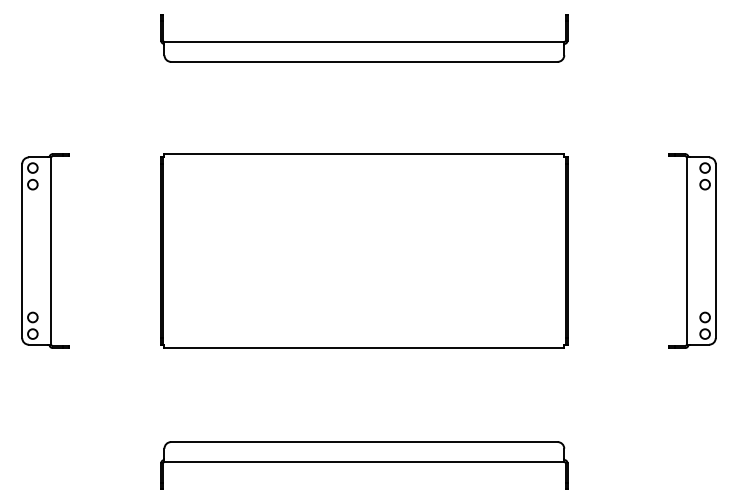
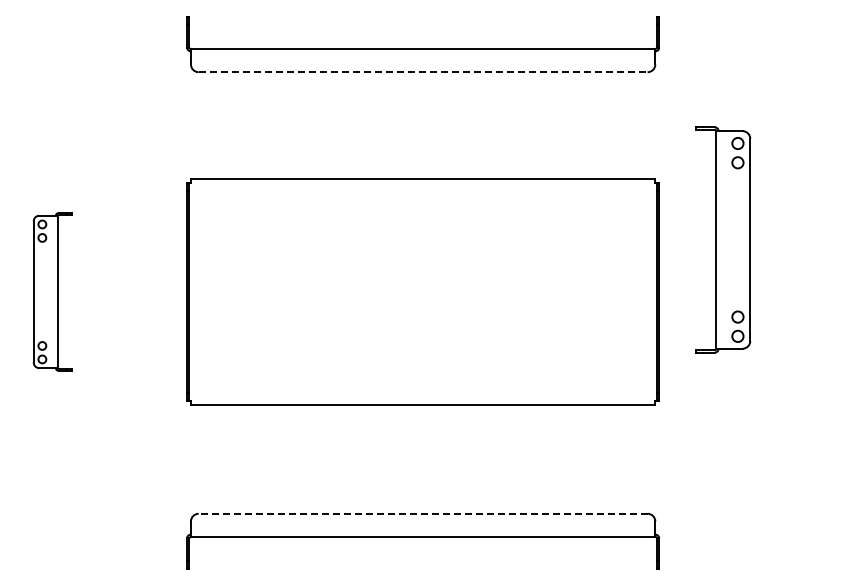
line: (364, 62) -> (423, 72), solid -> dashed
part: (45, 250) -> (52, 291), size x0.7
part: (692, 250) -> (723, 239), moved
line: (363, 441) -> (422, 513), solid -> dashed

